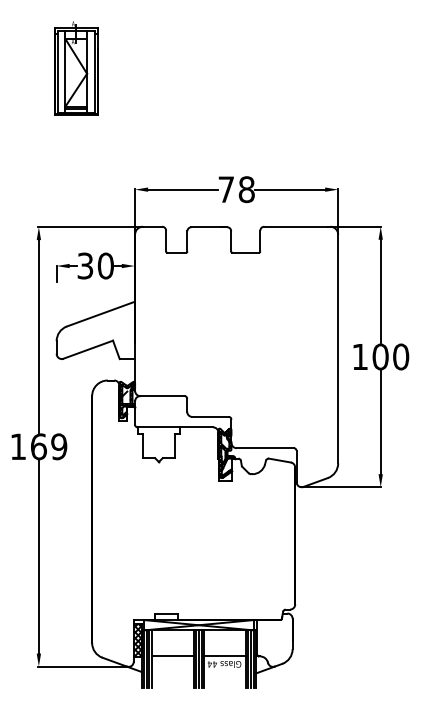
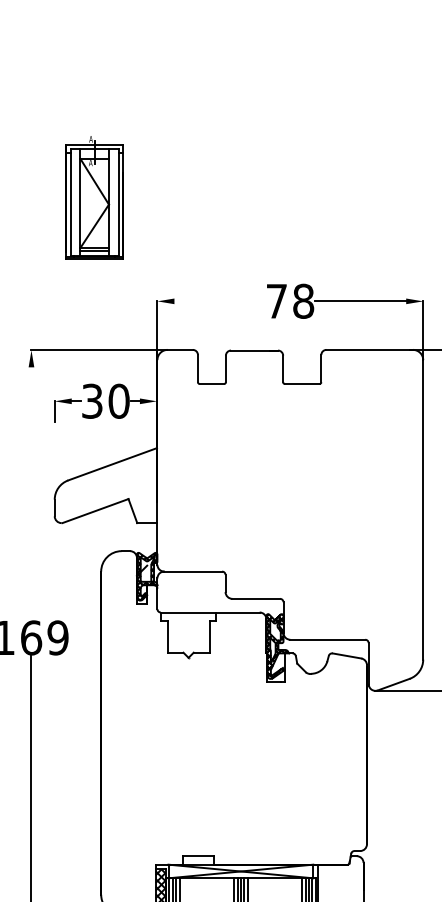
part: (76, 68) -> (95, 197), moved
line: (182, 189) -> (219, 301), removed
line: (38, 336) -> (30, 493), removed

